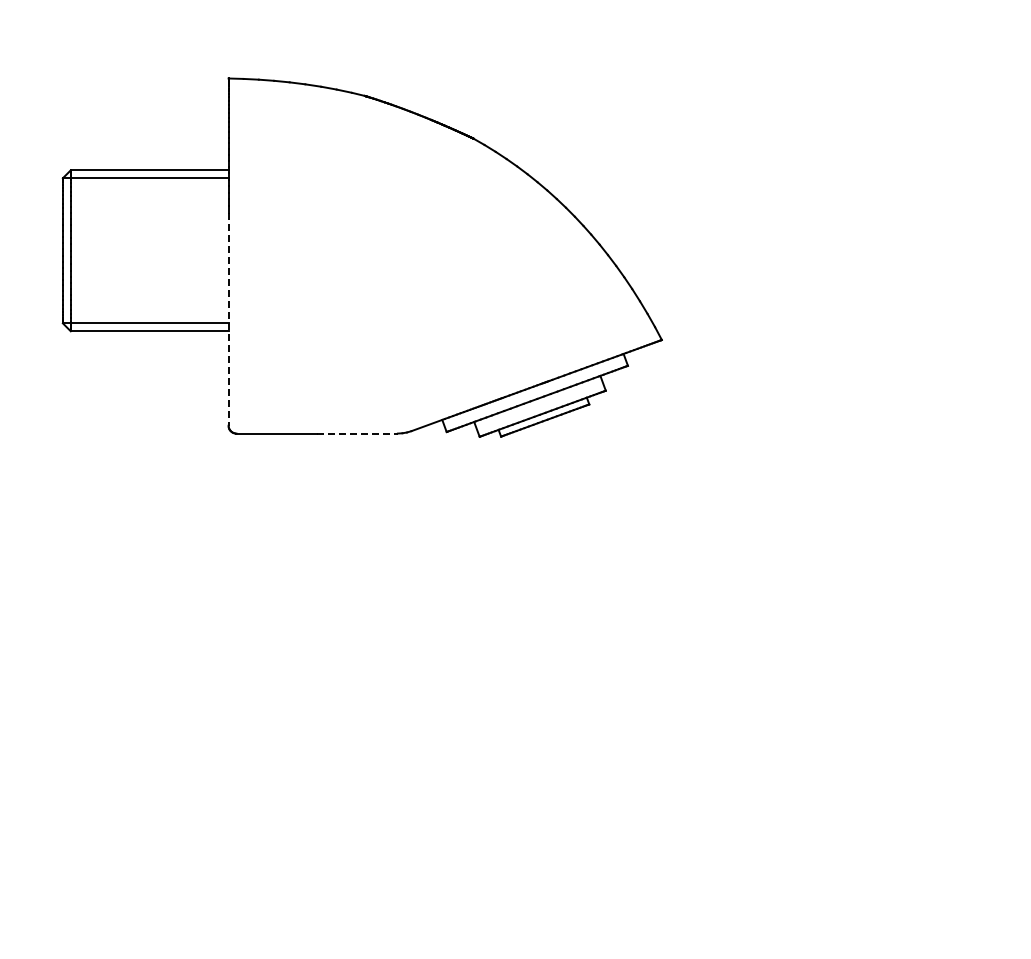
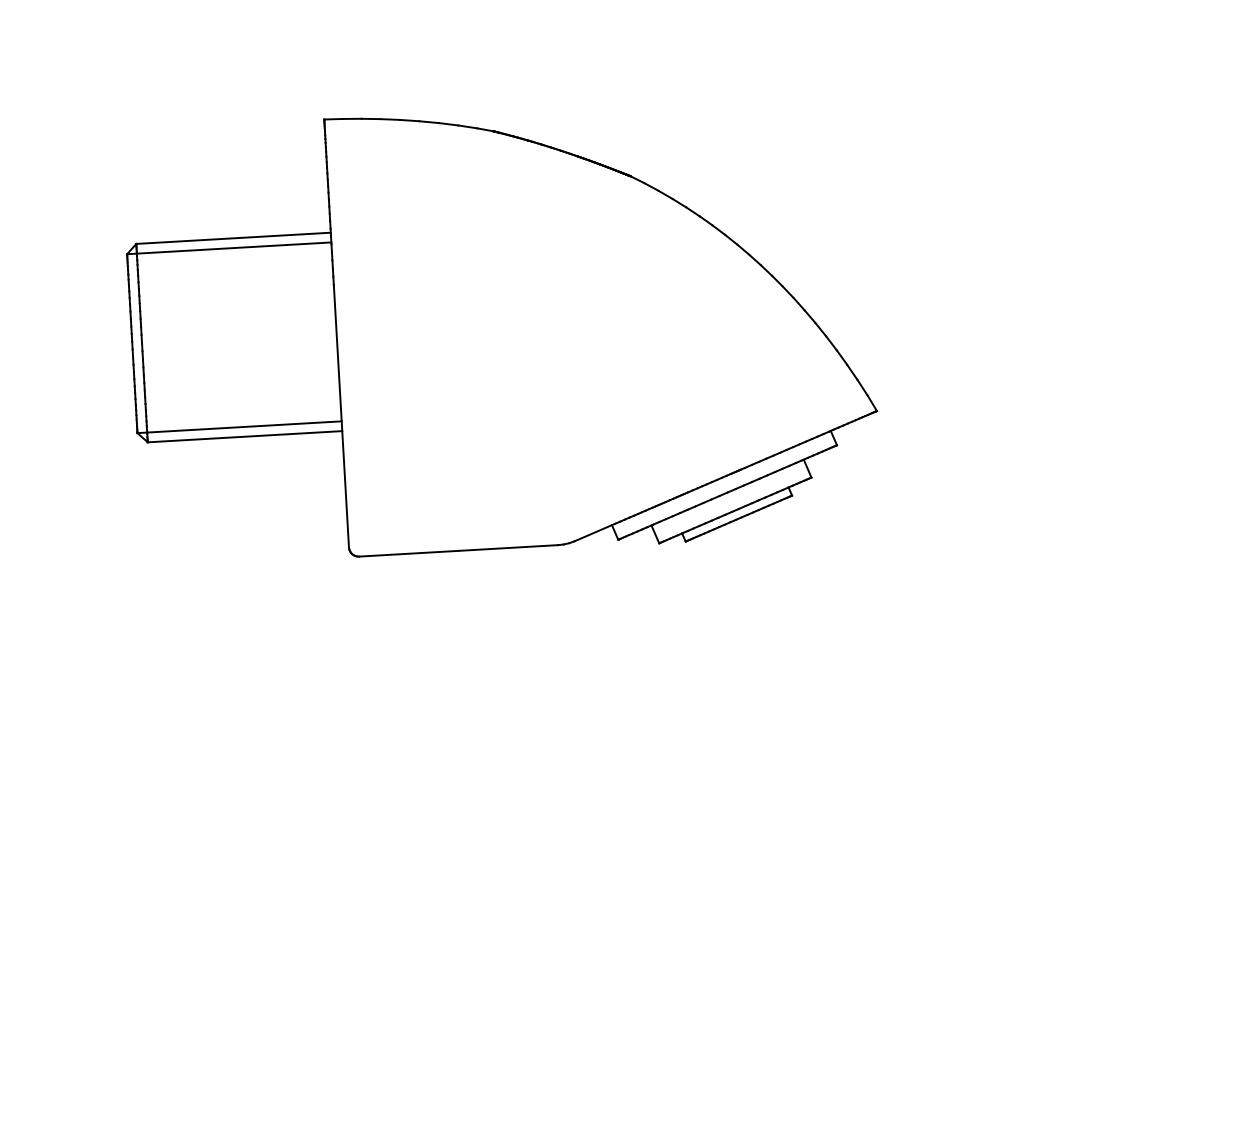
line: (228, 319) -> (341, 416), dashed -> solid
line: (358, 433) -> (509, 547), dashed -> solid

